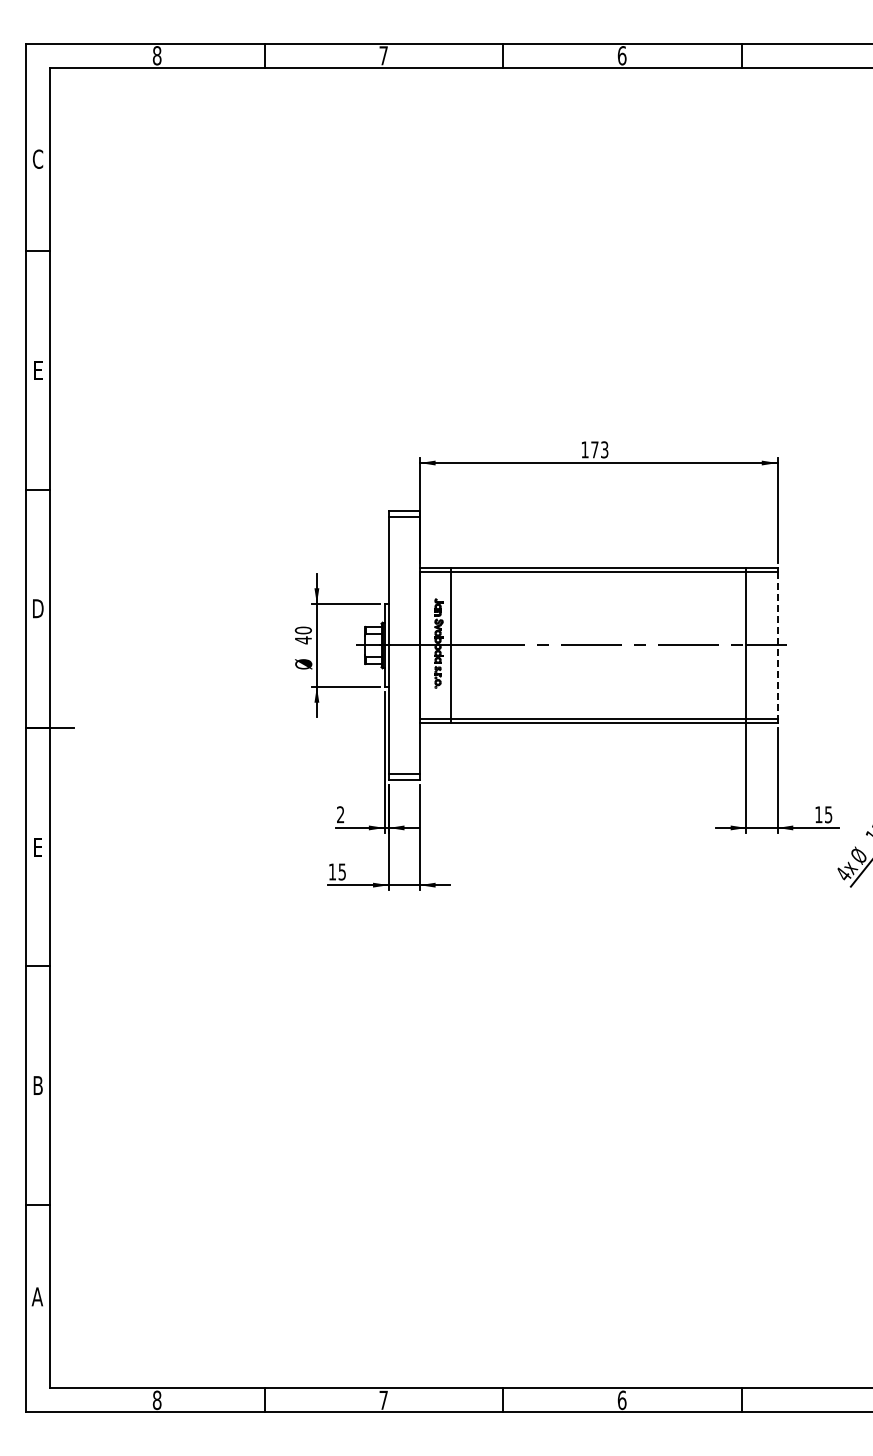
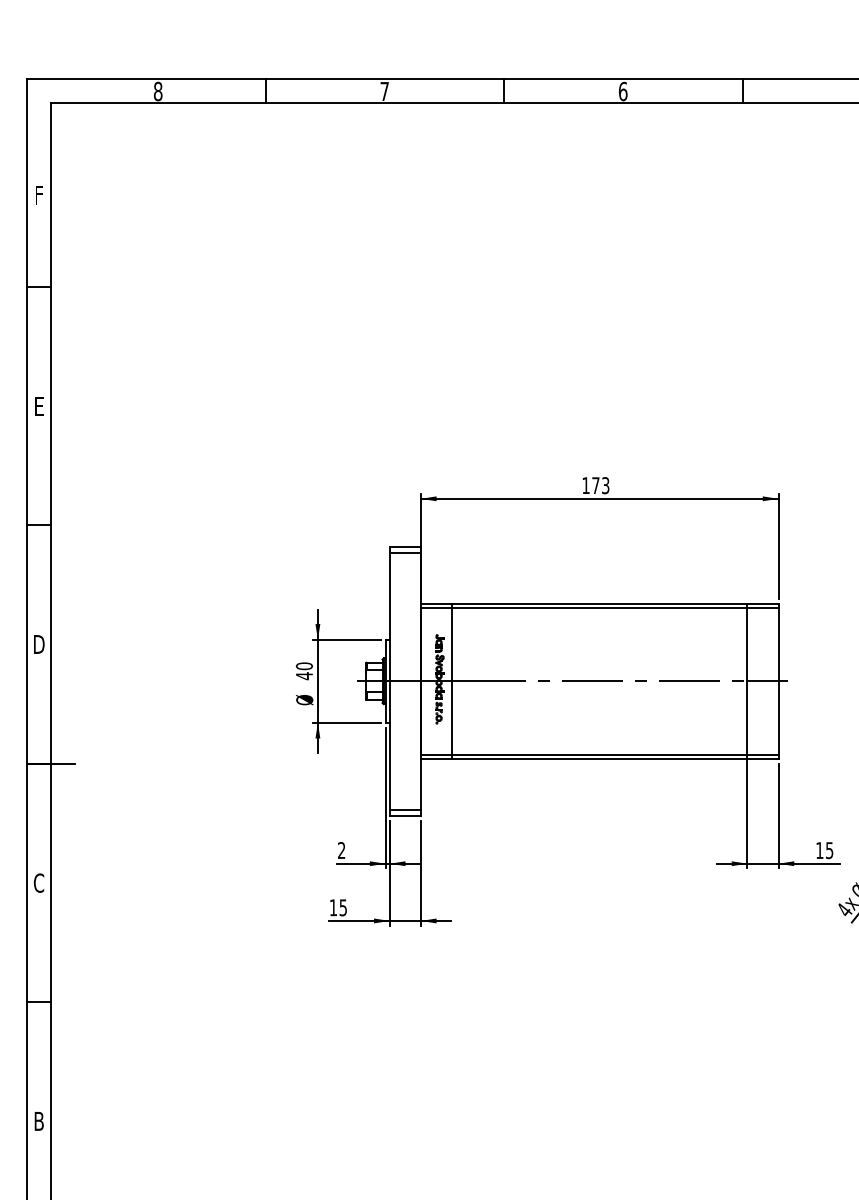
text: (37, 158) -> (38, 194), C -> F
line: (777, 645) -> (778, 681), dashed -> solid
text: (37, 847) -> (38, 883), E -> C

